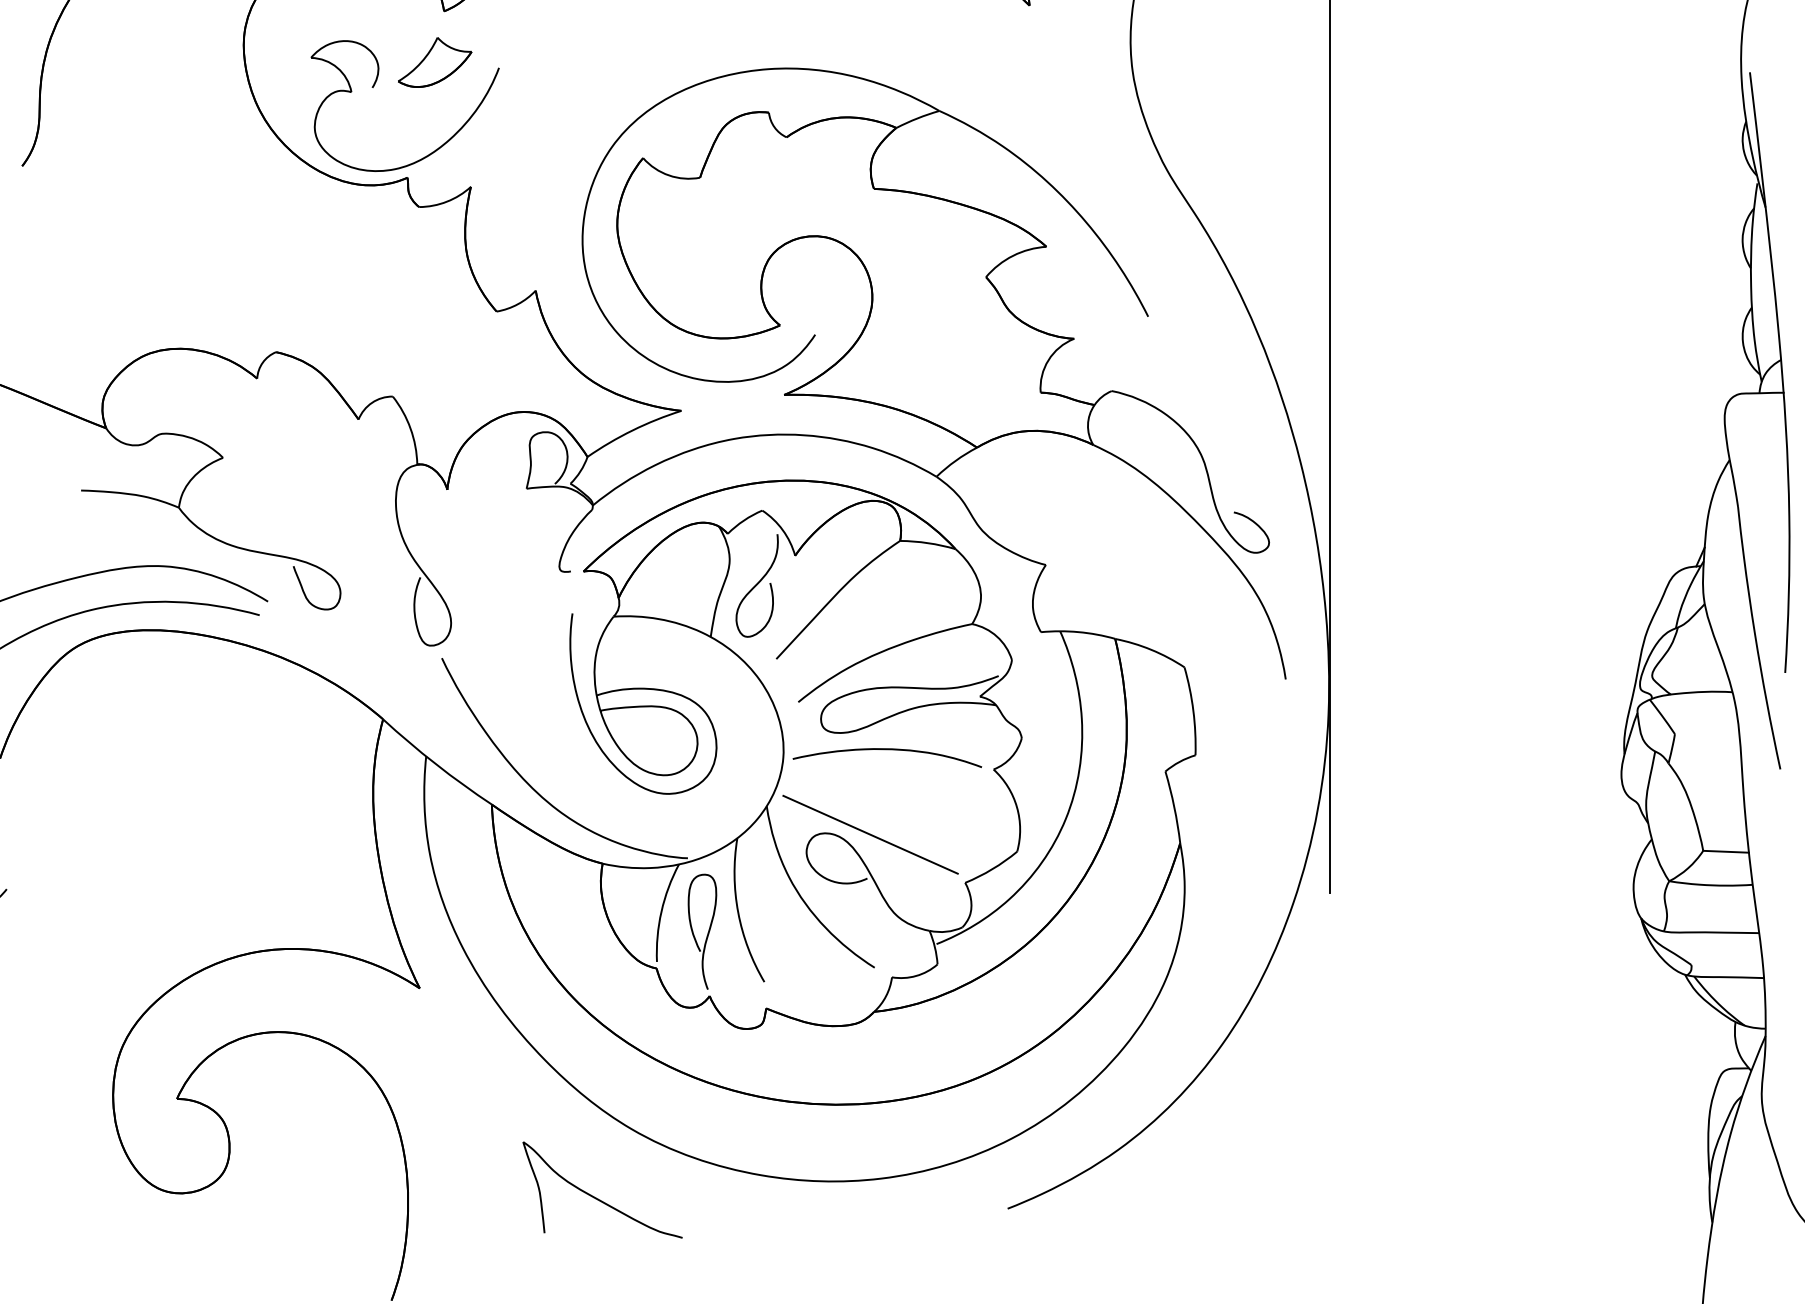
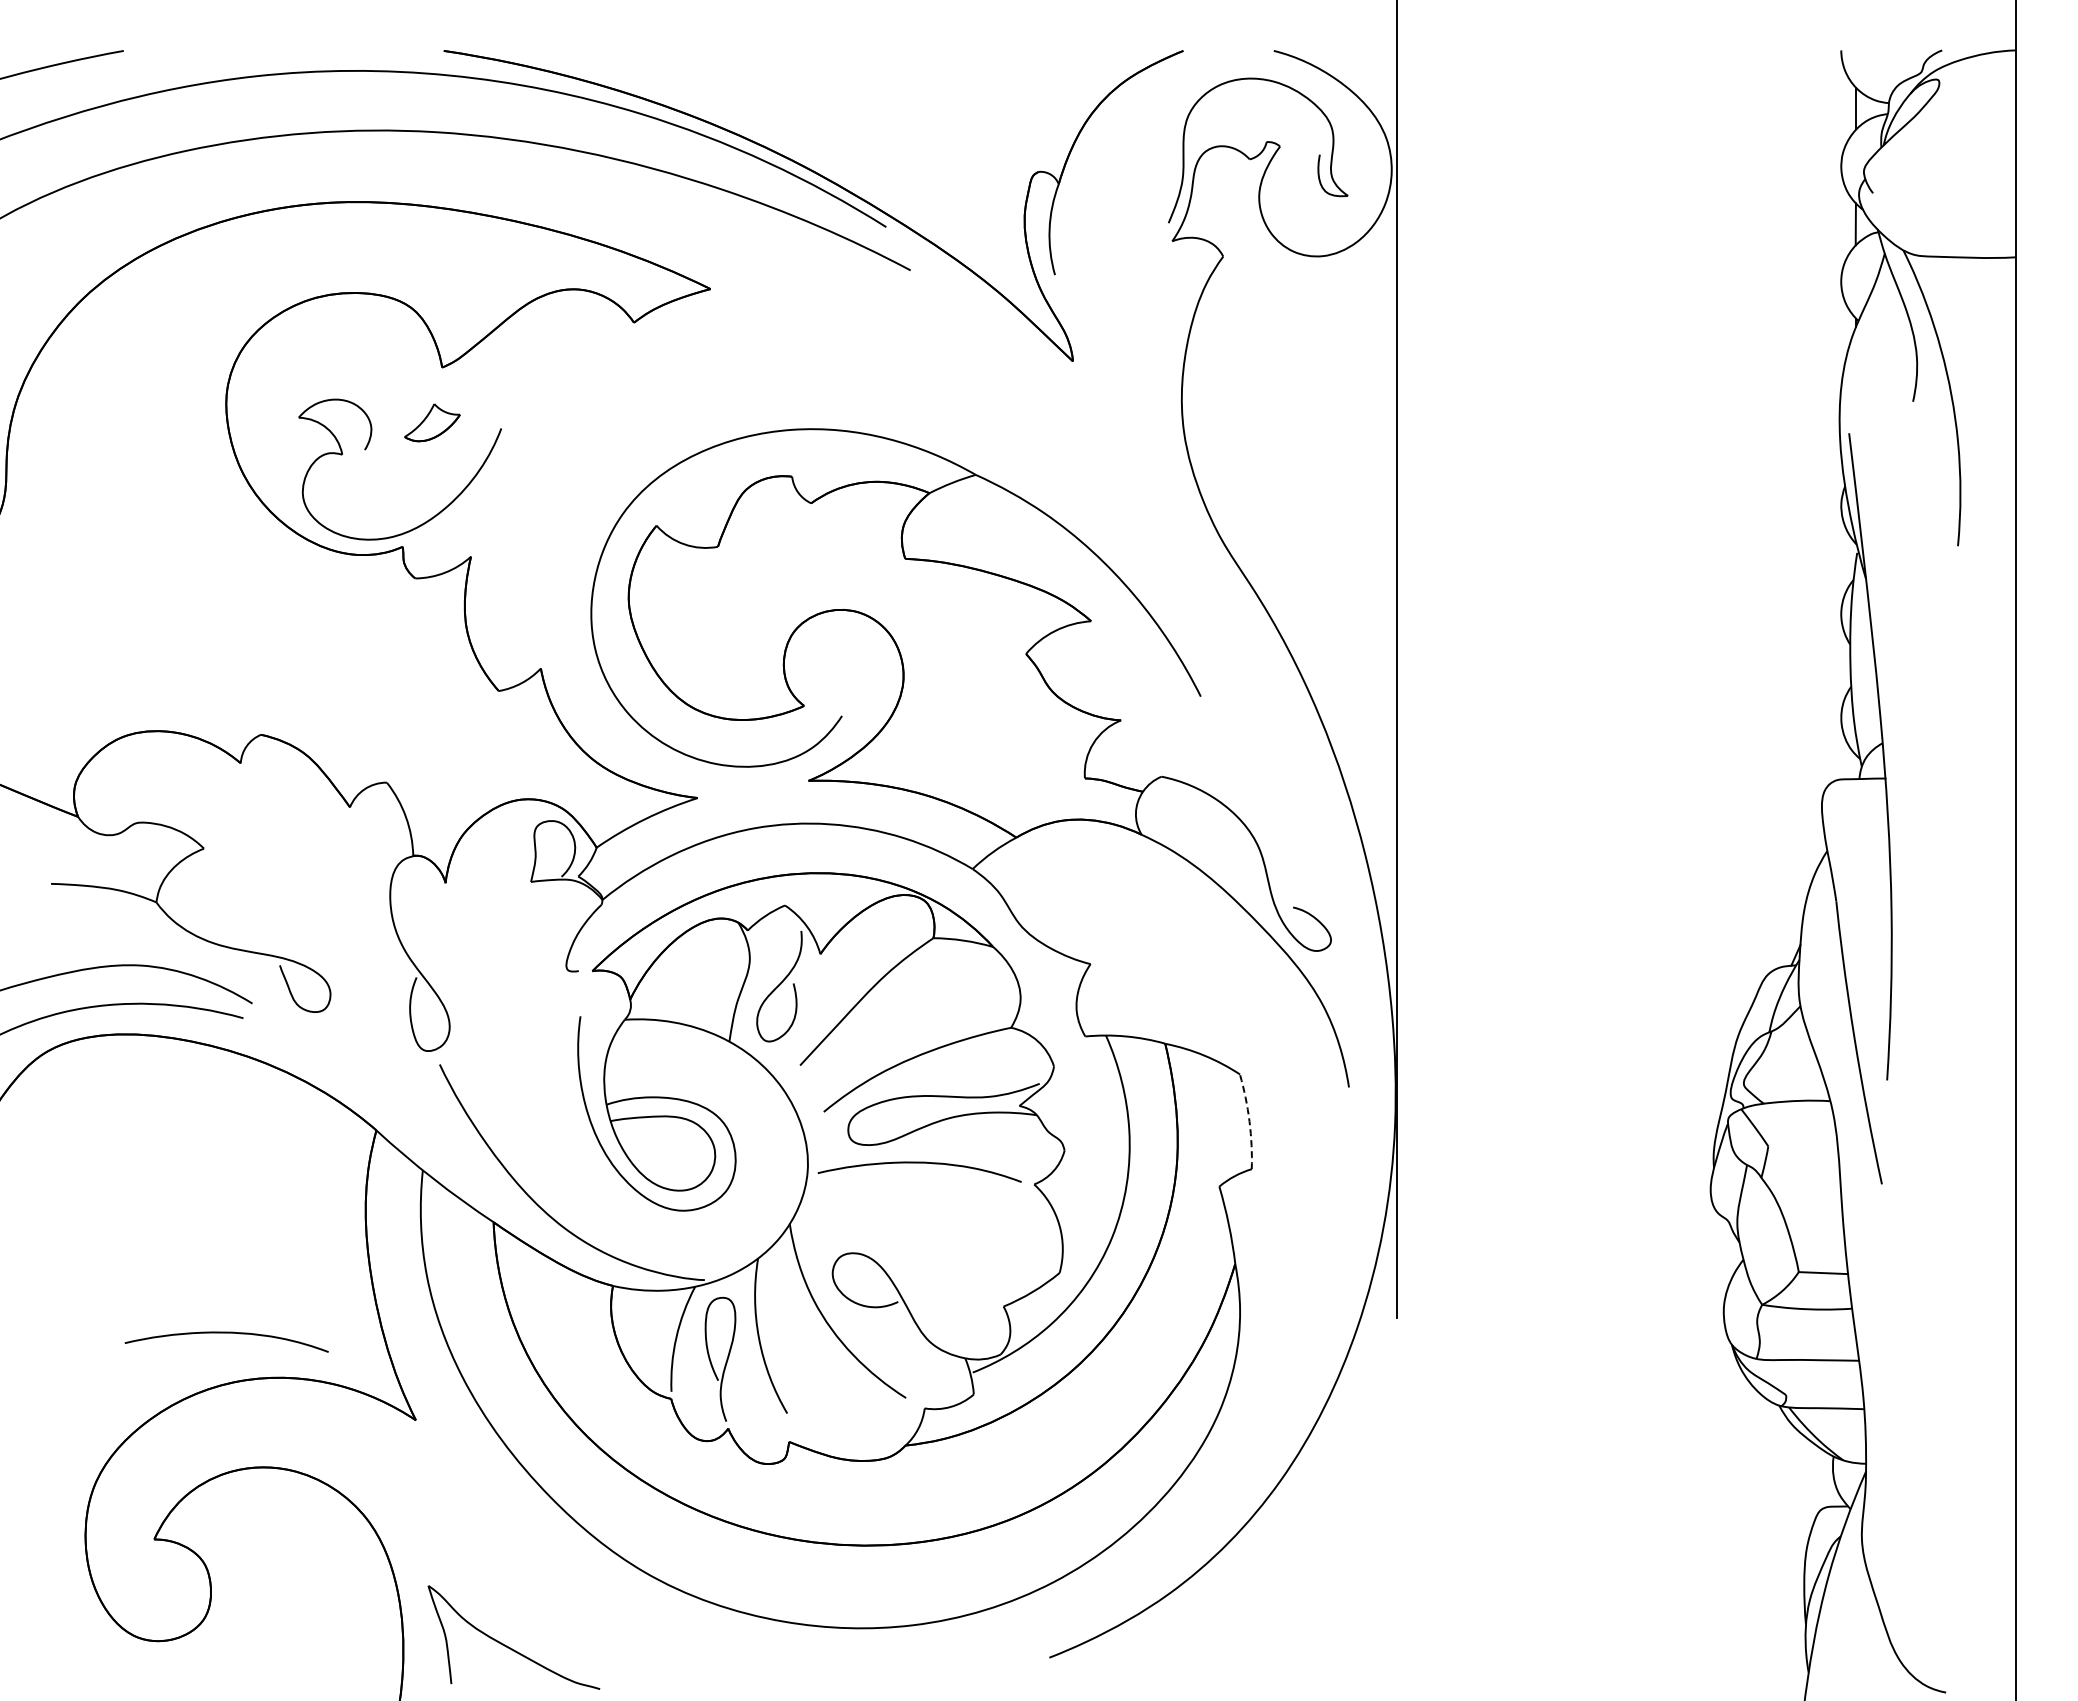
part: (435, 62) -> (432, 422), size x0.7
arc: (1193, 711) -> (1249, 1121), solid -> dashed
line: (870, 834) -> (901, 1254), removed
curve: (243, 907) -> (226, 1333), added
part: (596, 1197) -> (507, 1645), moved

